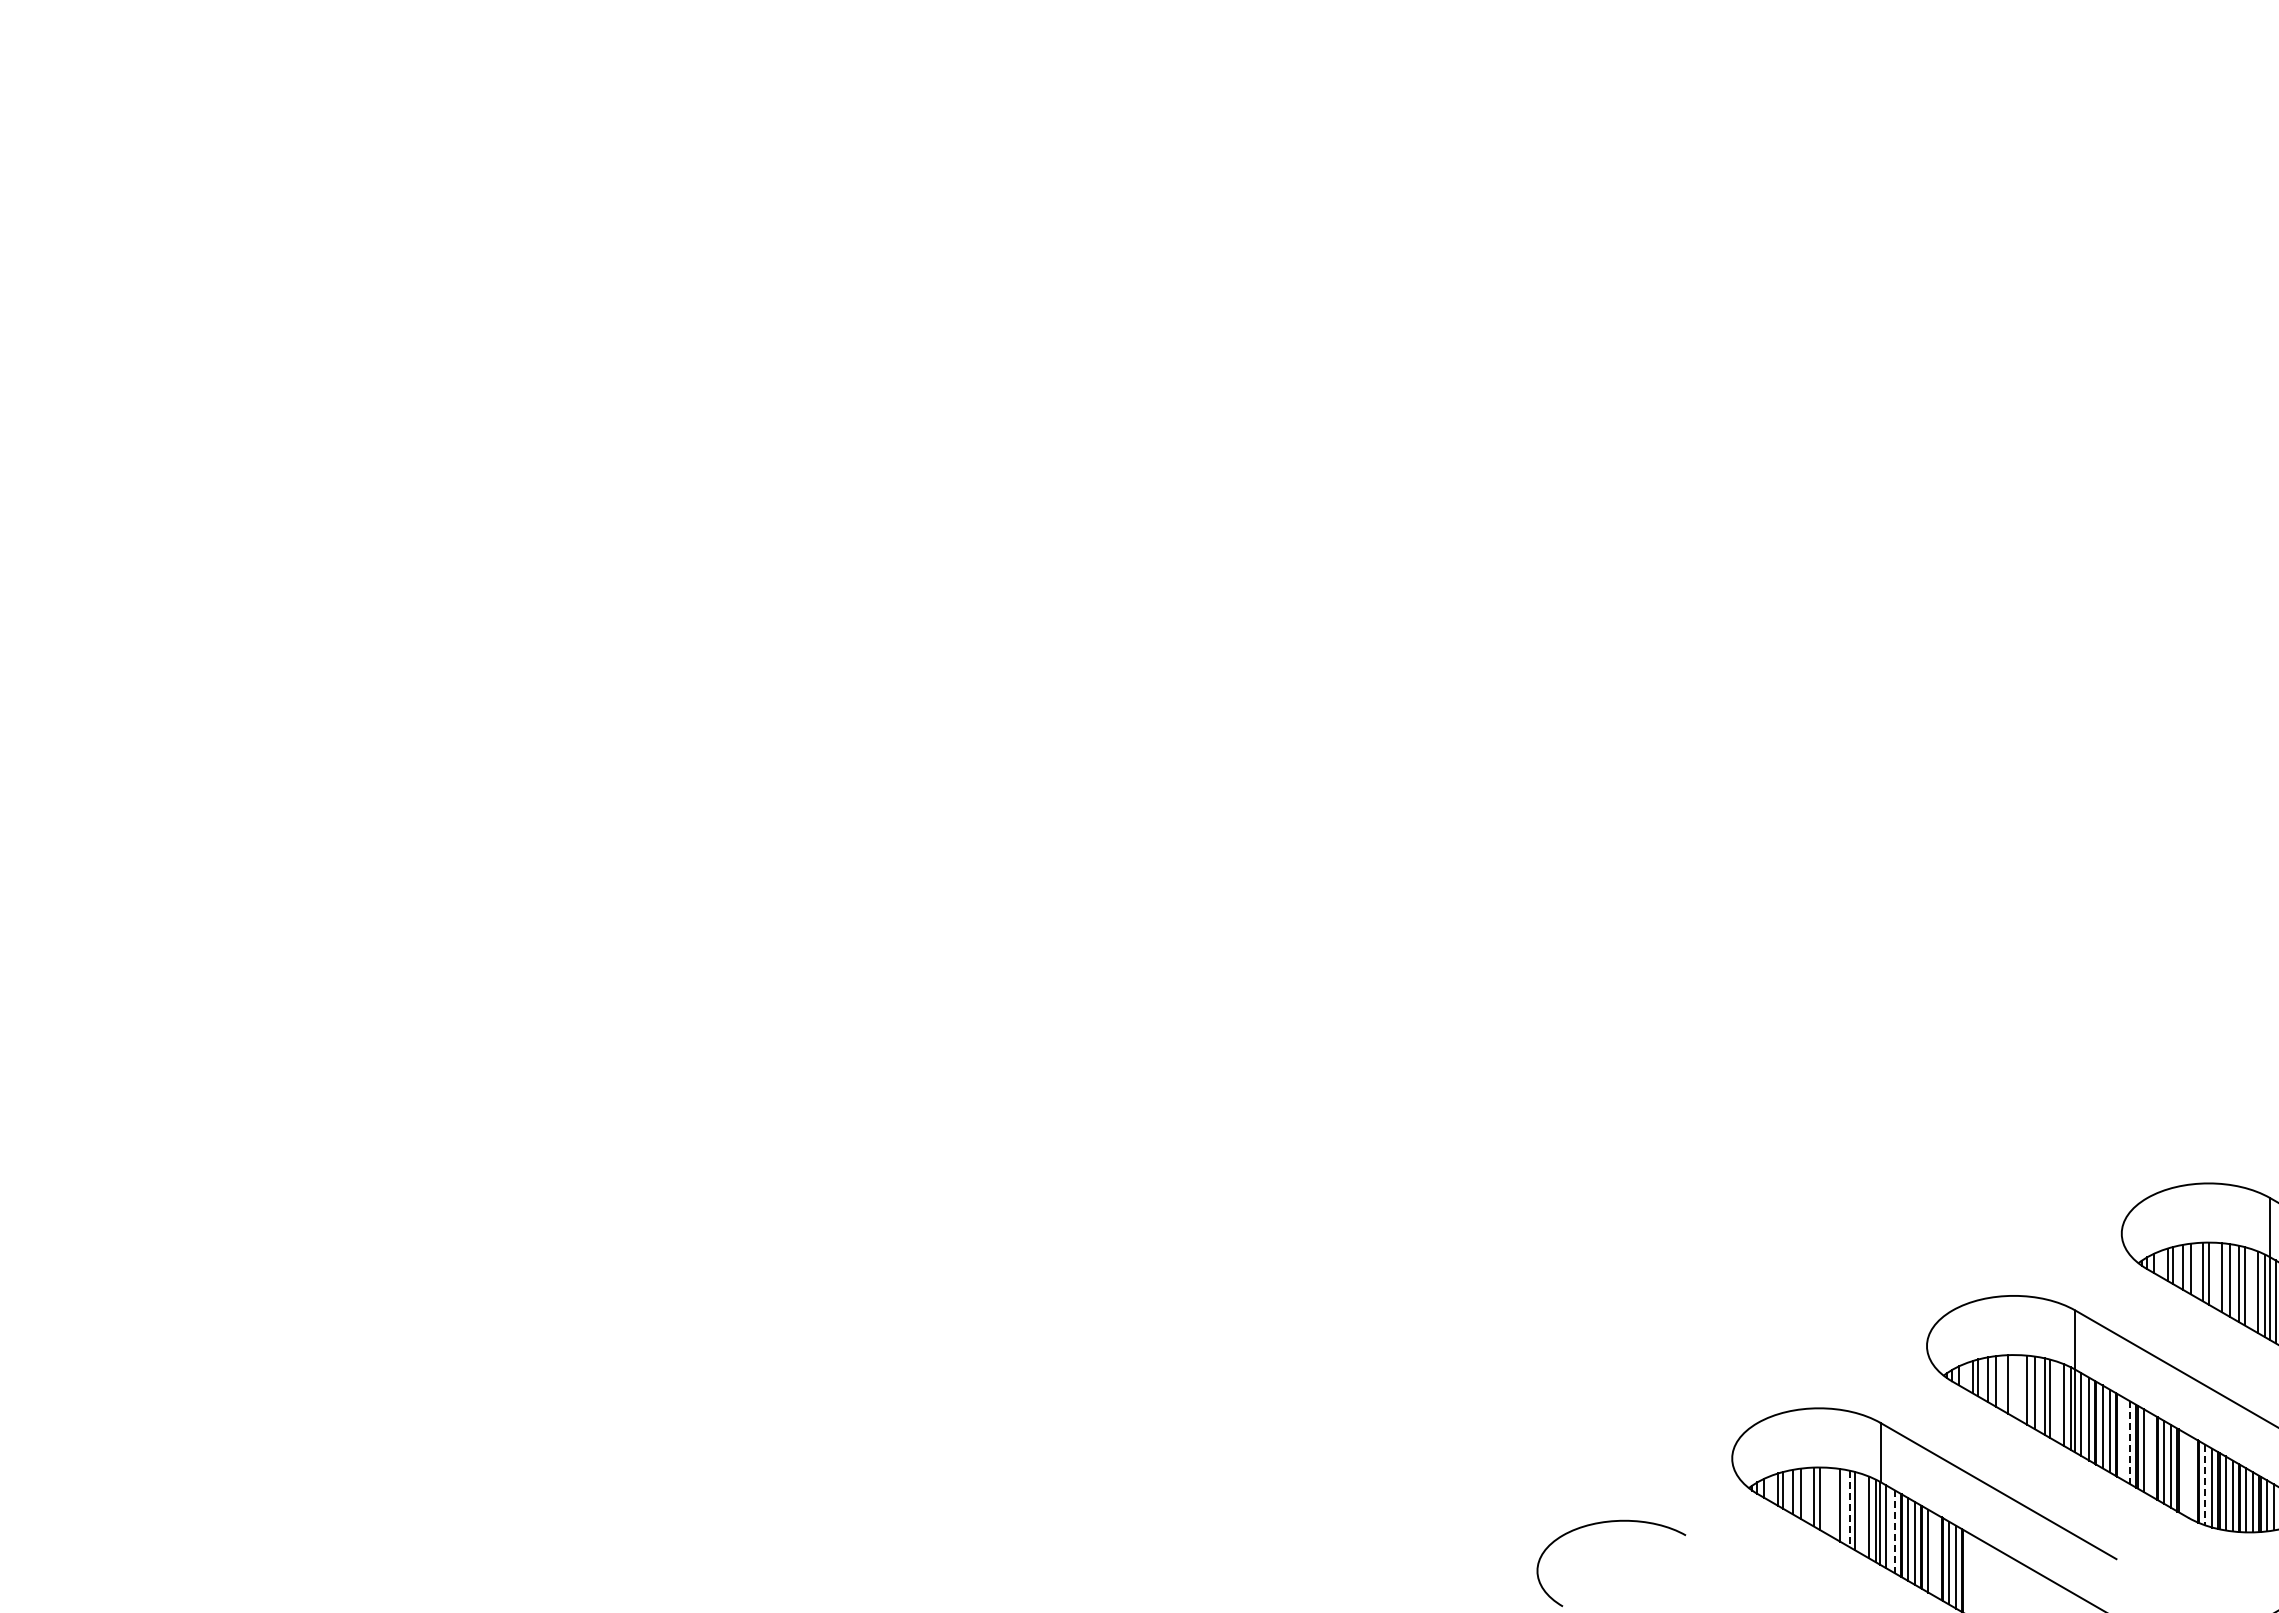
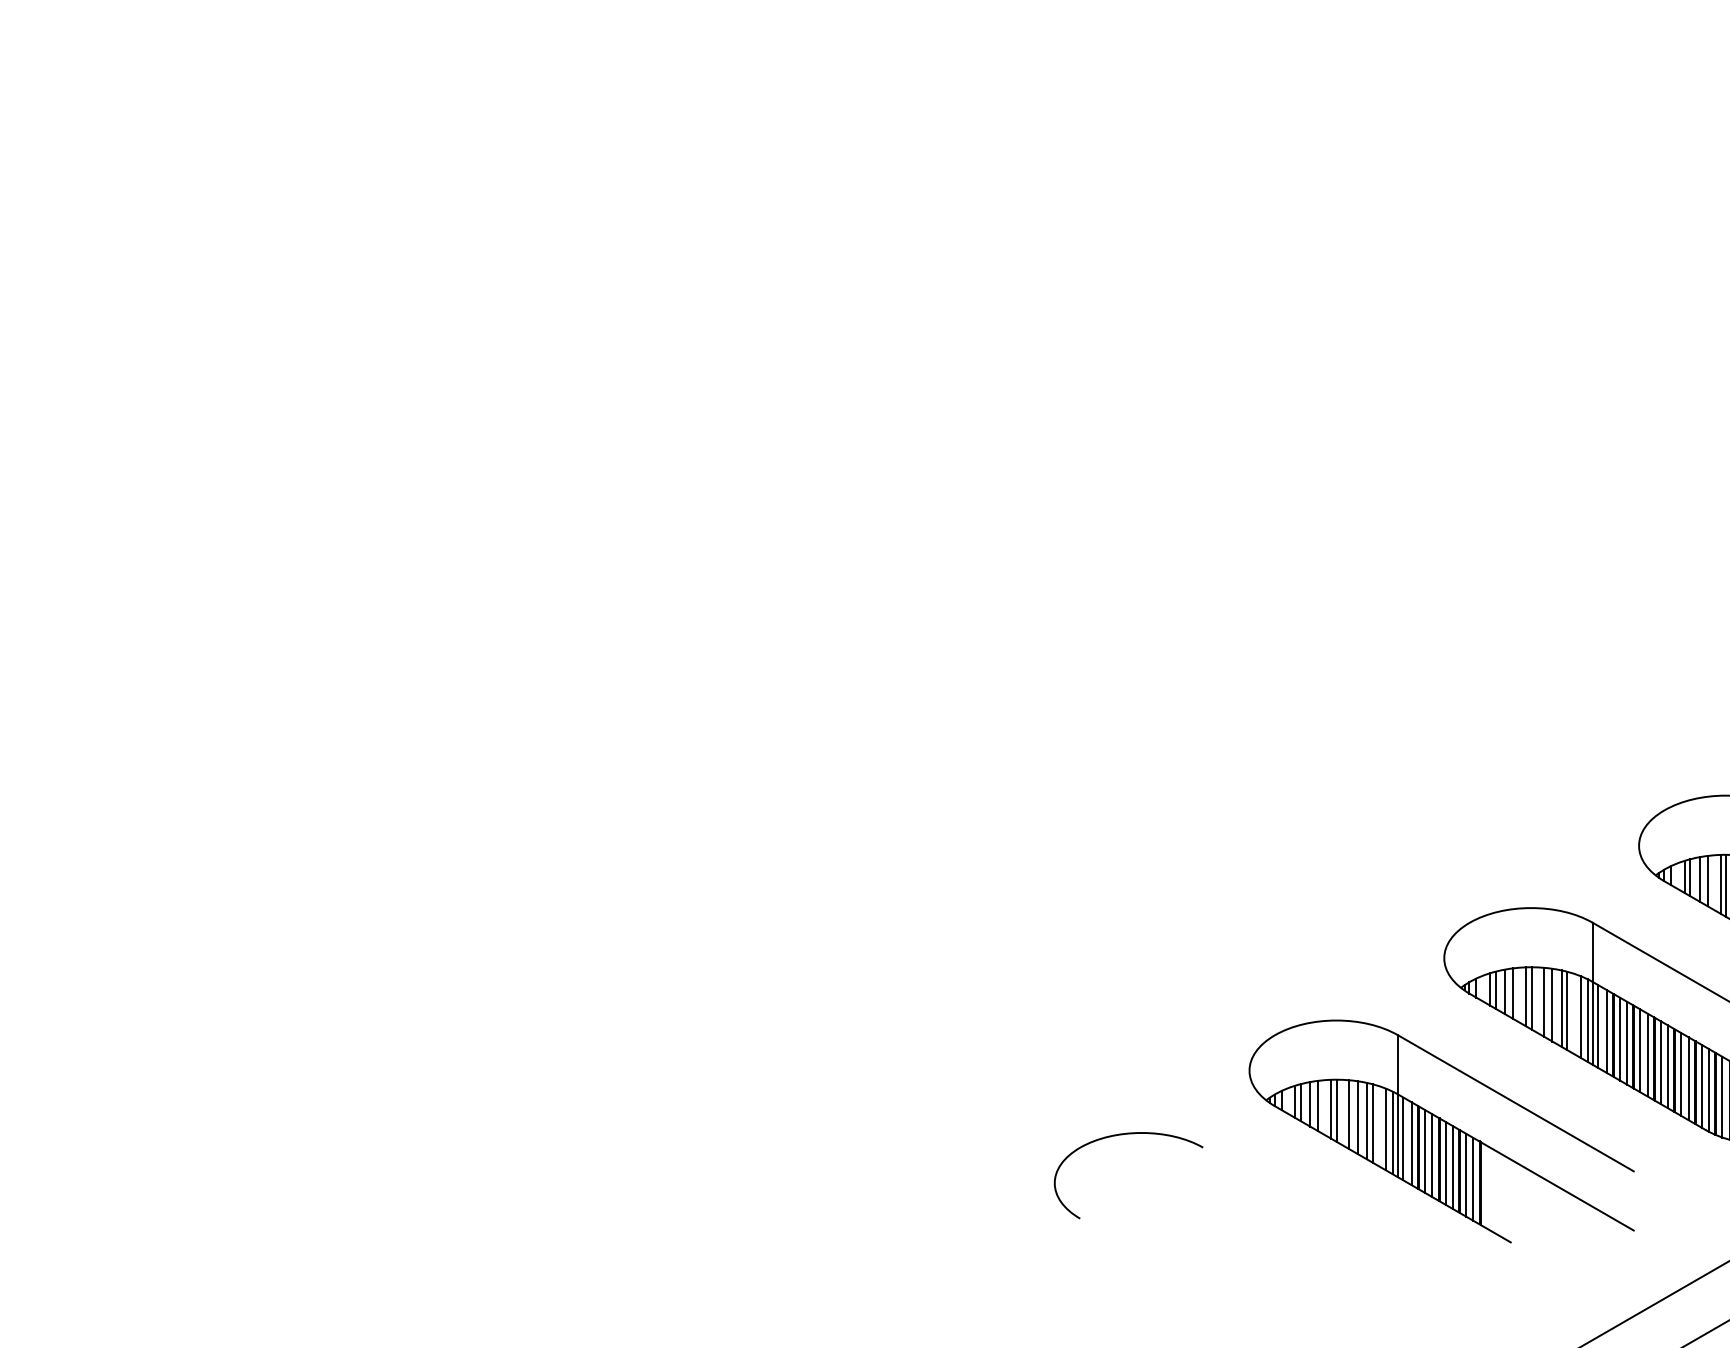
line: (2014, 1386) -> (1531, 998), added
line: (2123, 1438) -> (1640, 1050), added
line: (2130, 1443) -> (1647, 1055), dashed -> solid
line: (2150, 1454) -> (1667, 1066), added
line: (2184, 1473) -> (1701, 1085), added
line: (2191, 1477) -> (1708, 1089), added
line: (2205, 1485) -> (1722, 1097), dashed -> solid
line: (1832, 1502) -> (1349, 1114), added
line: (1849, 1509) -> (1366, 1121), dashed -> solid
line: (1894, 1532) -> (1411, 1144), dashed -> solid
line: (1935, 1554) -> (1452, 1166), added

